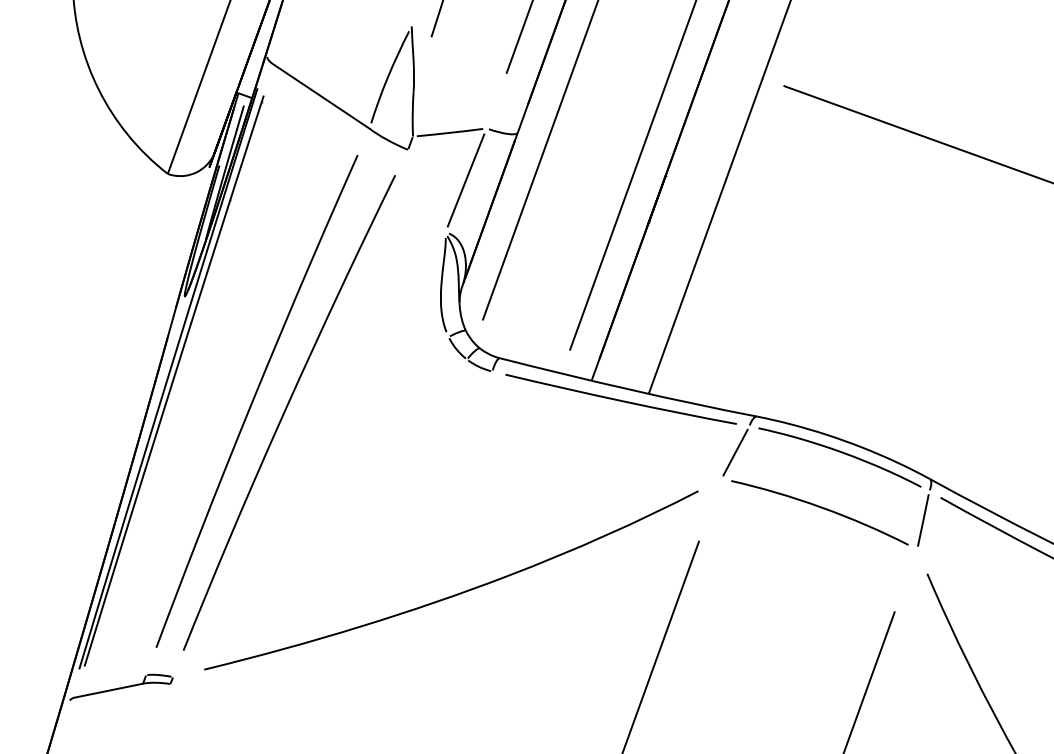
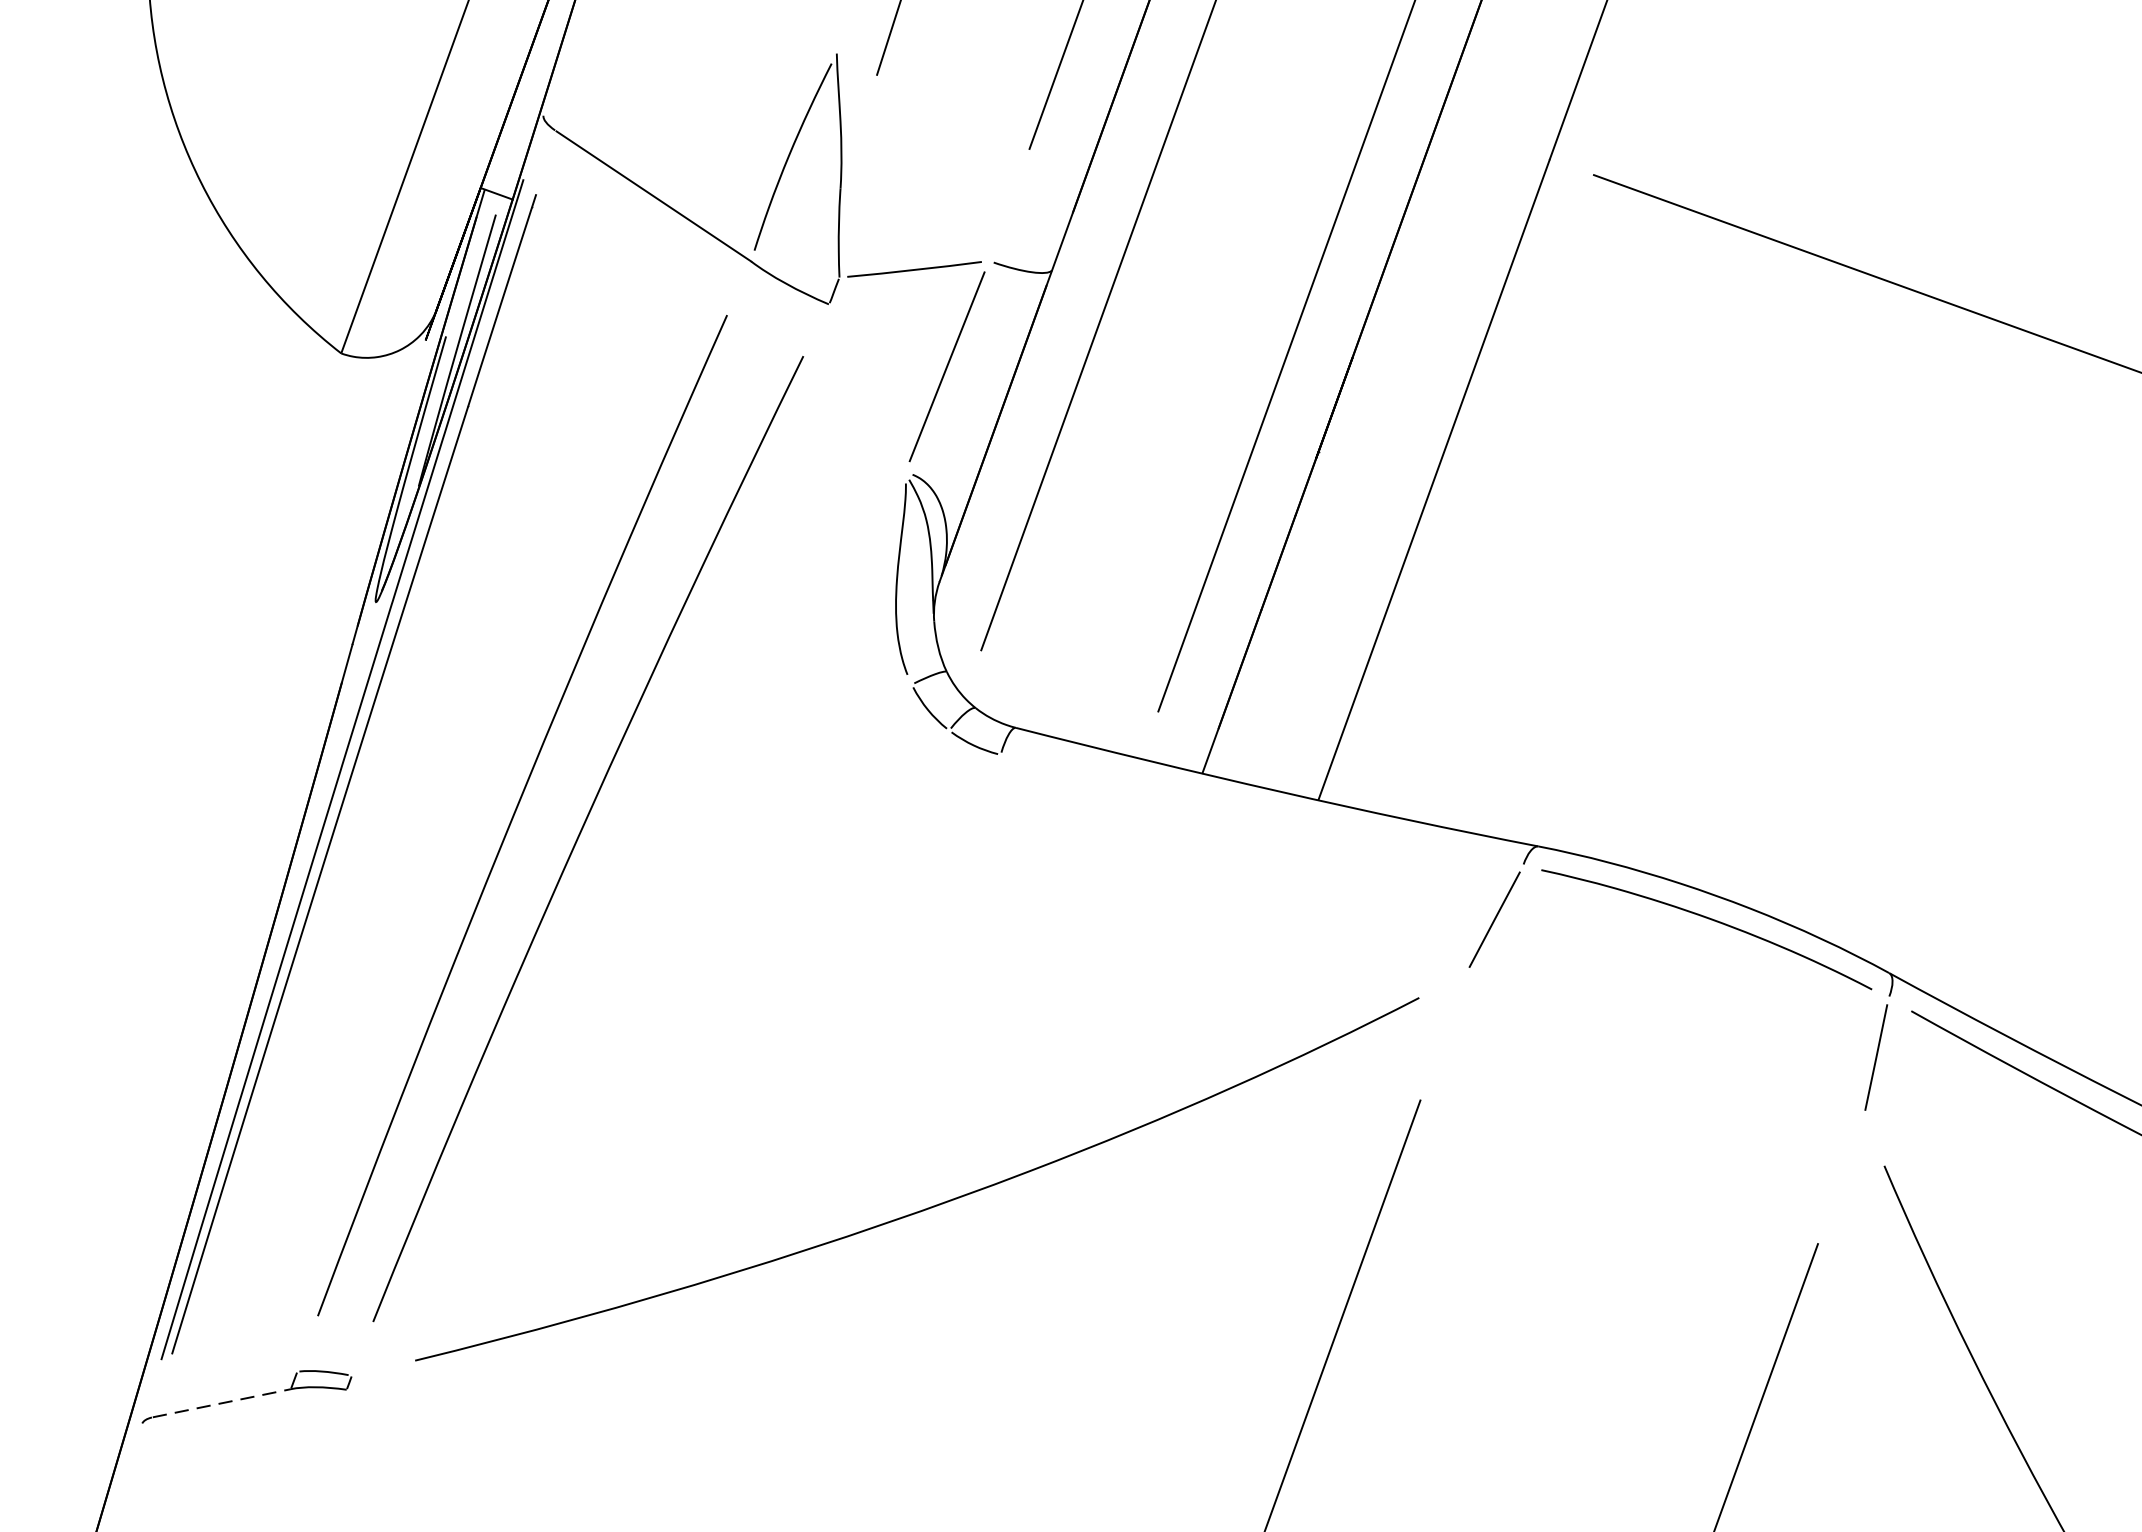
curve: (620, 399) -> (1260, 811), removed
curve: (820, 508) -> (1667, 1033), removed
line: (109, 690) -> (222, 1402), solid -> dashed

